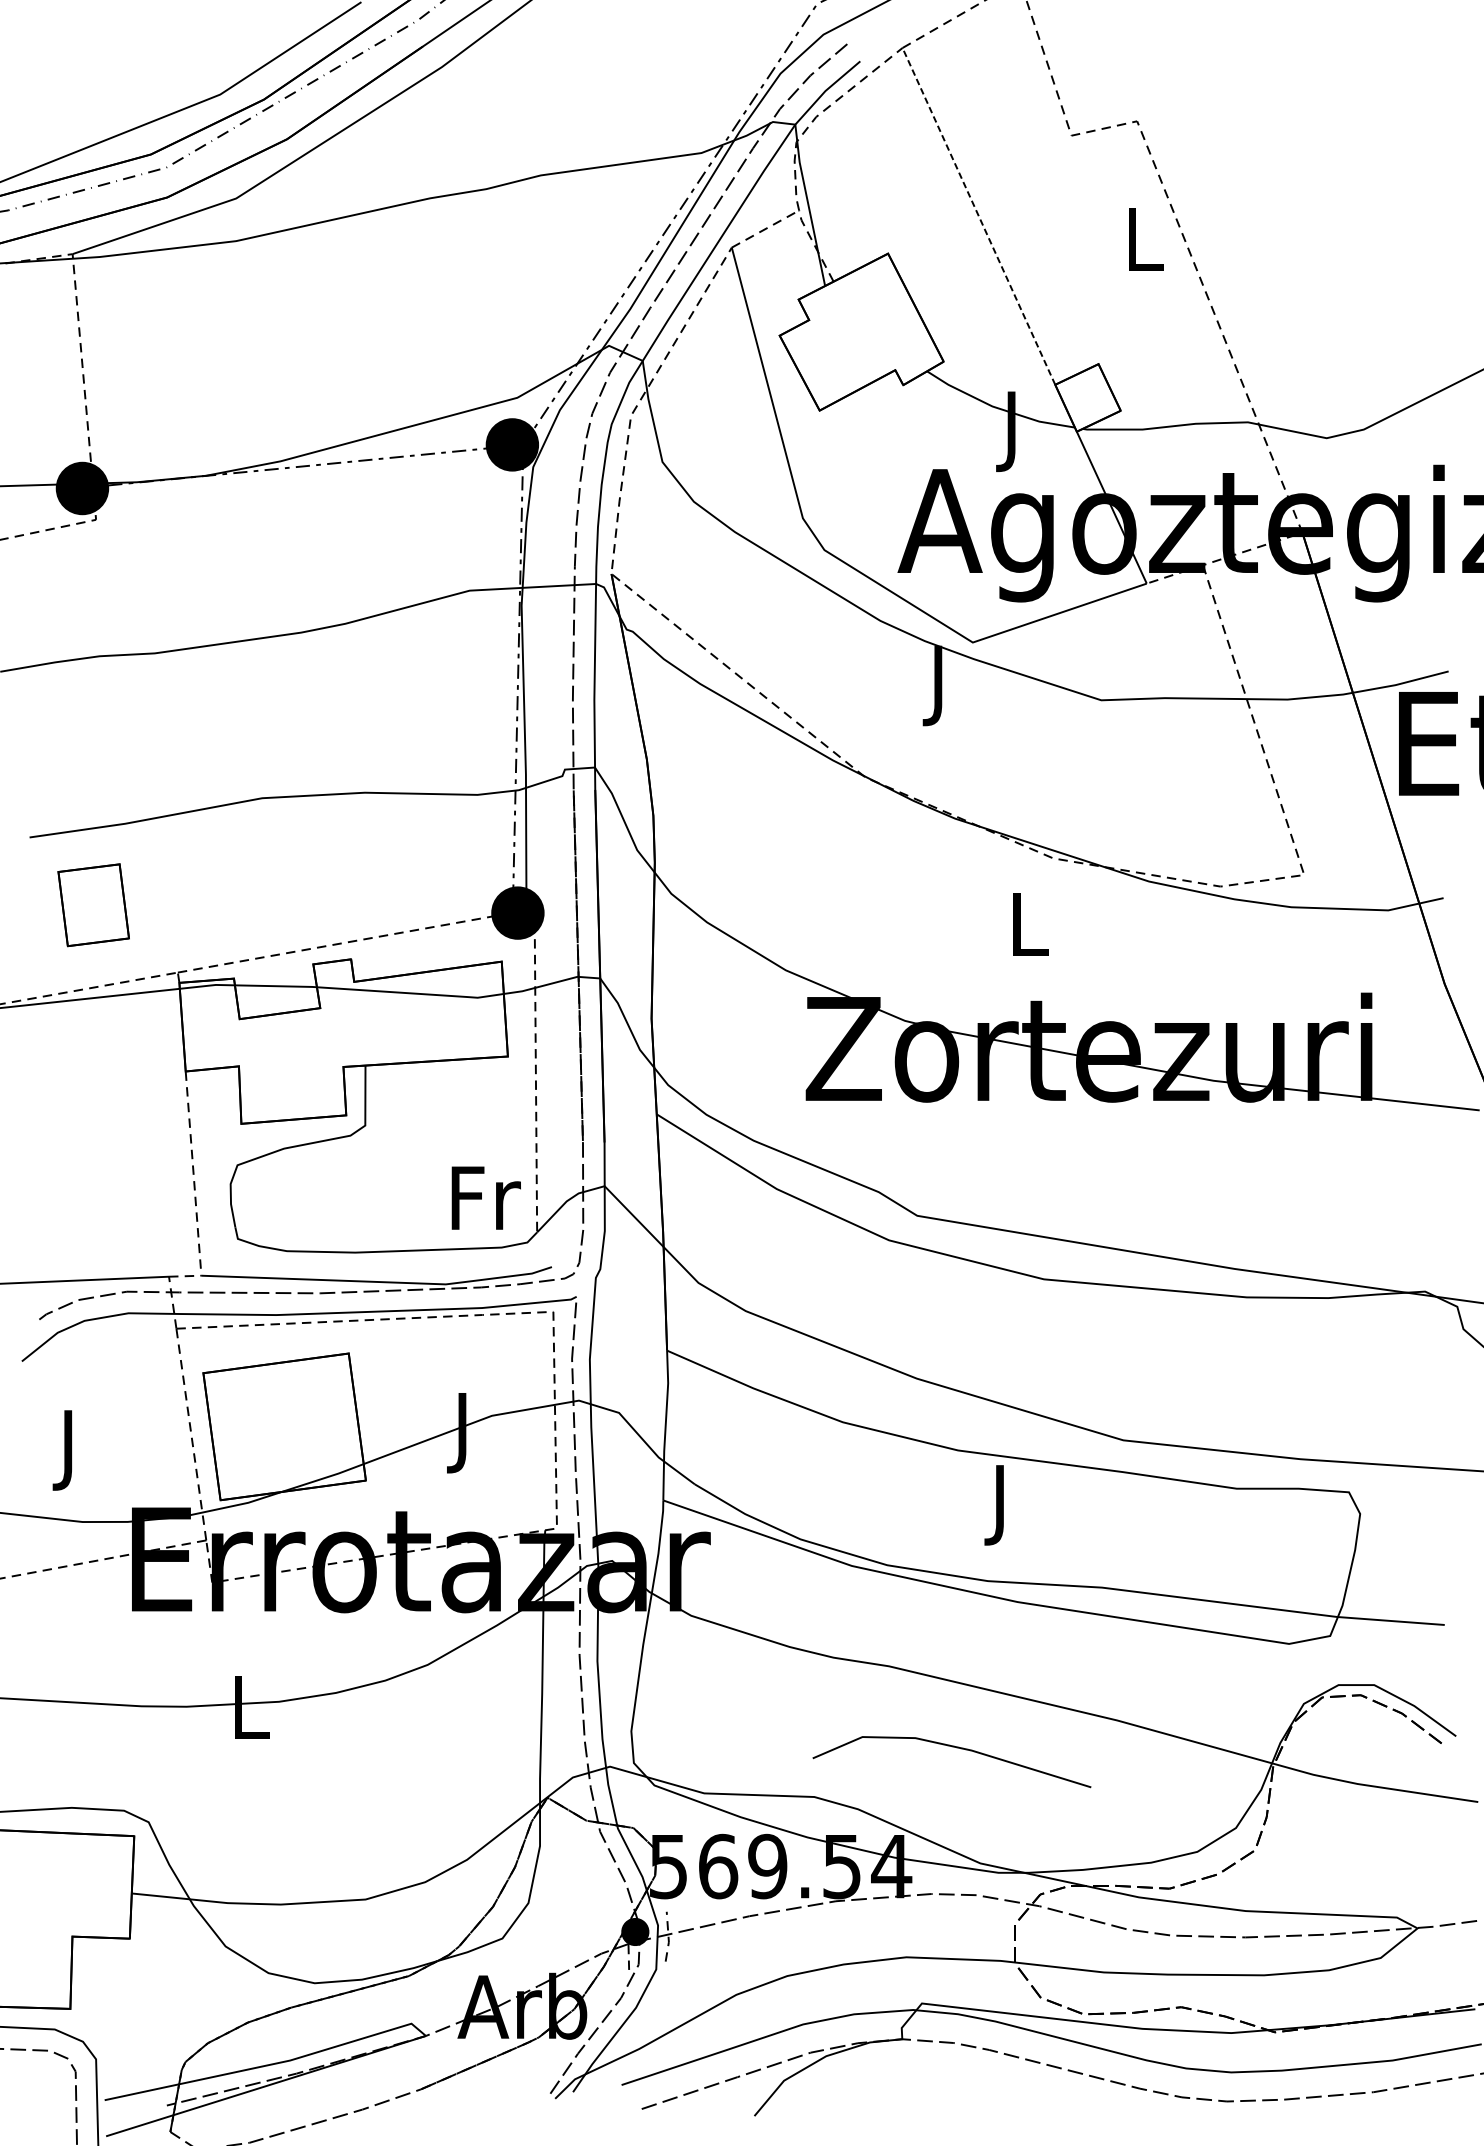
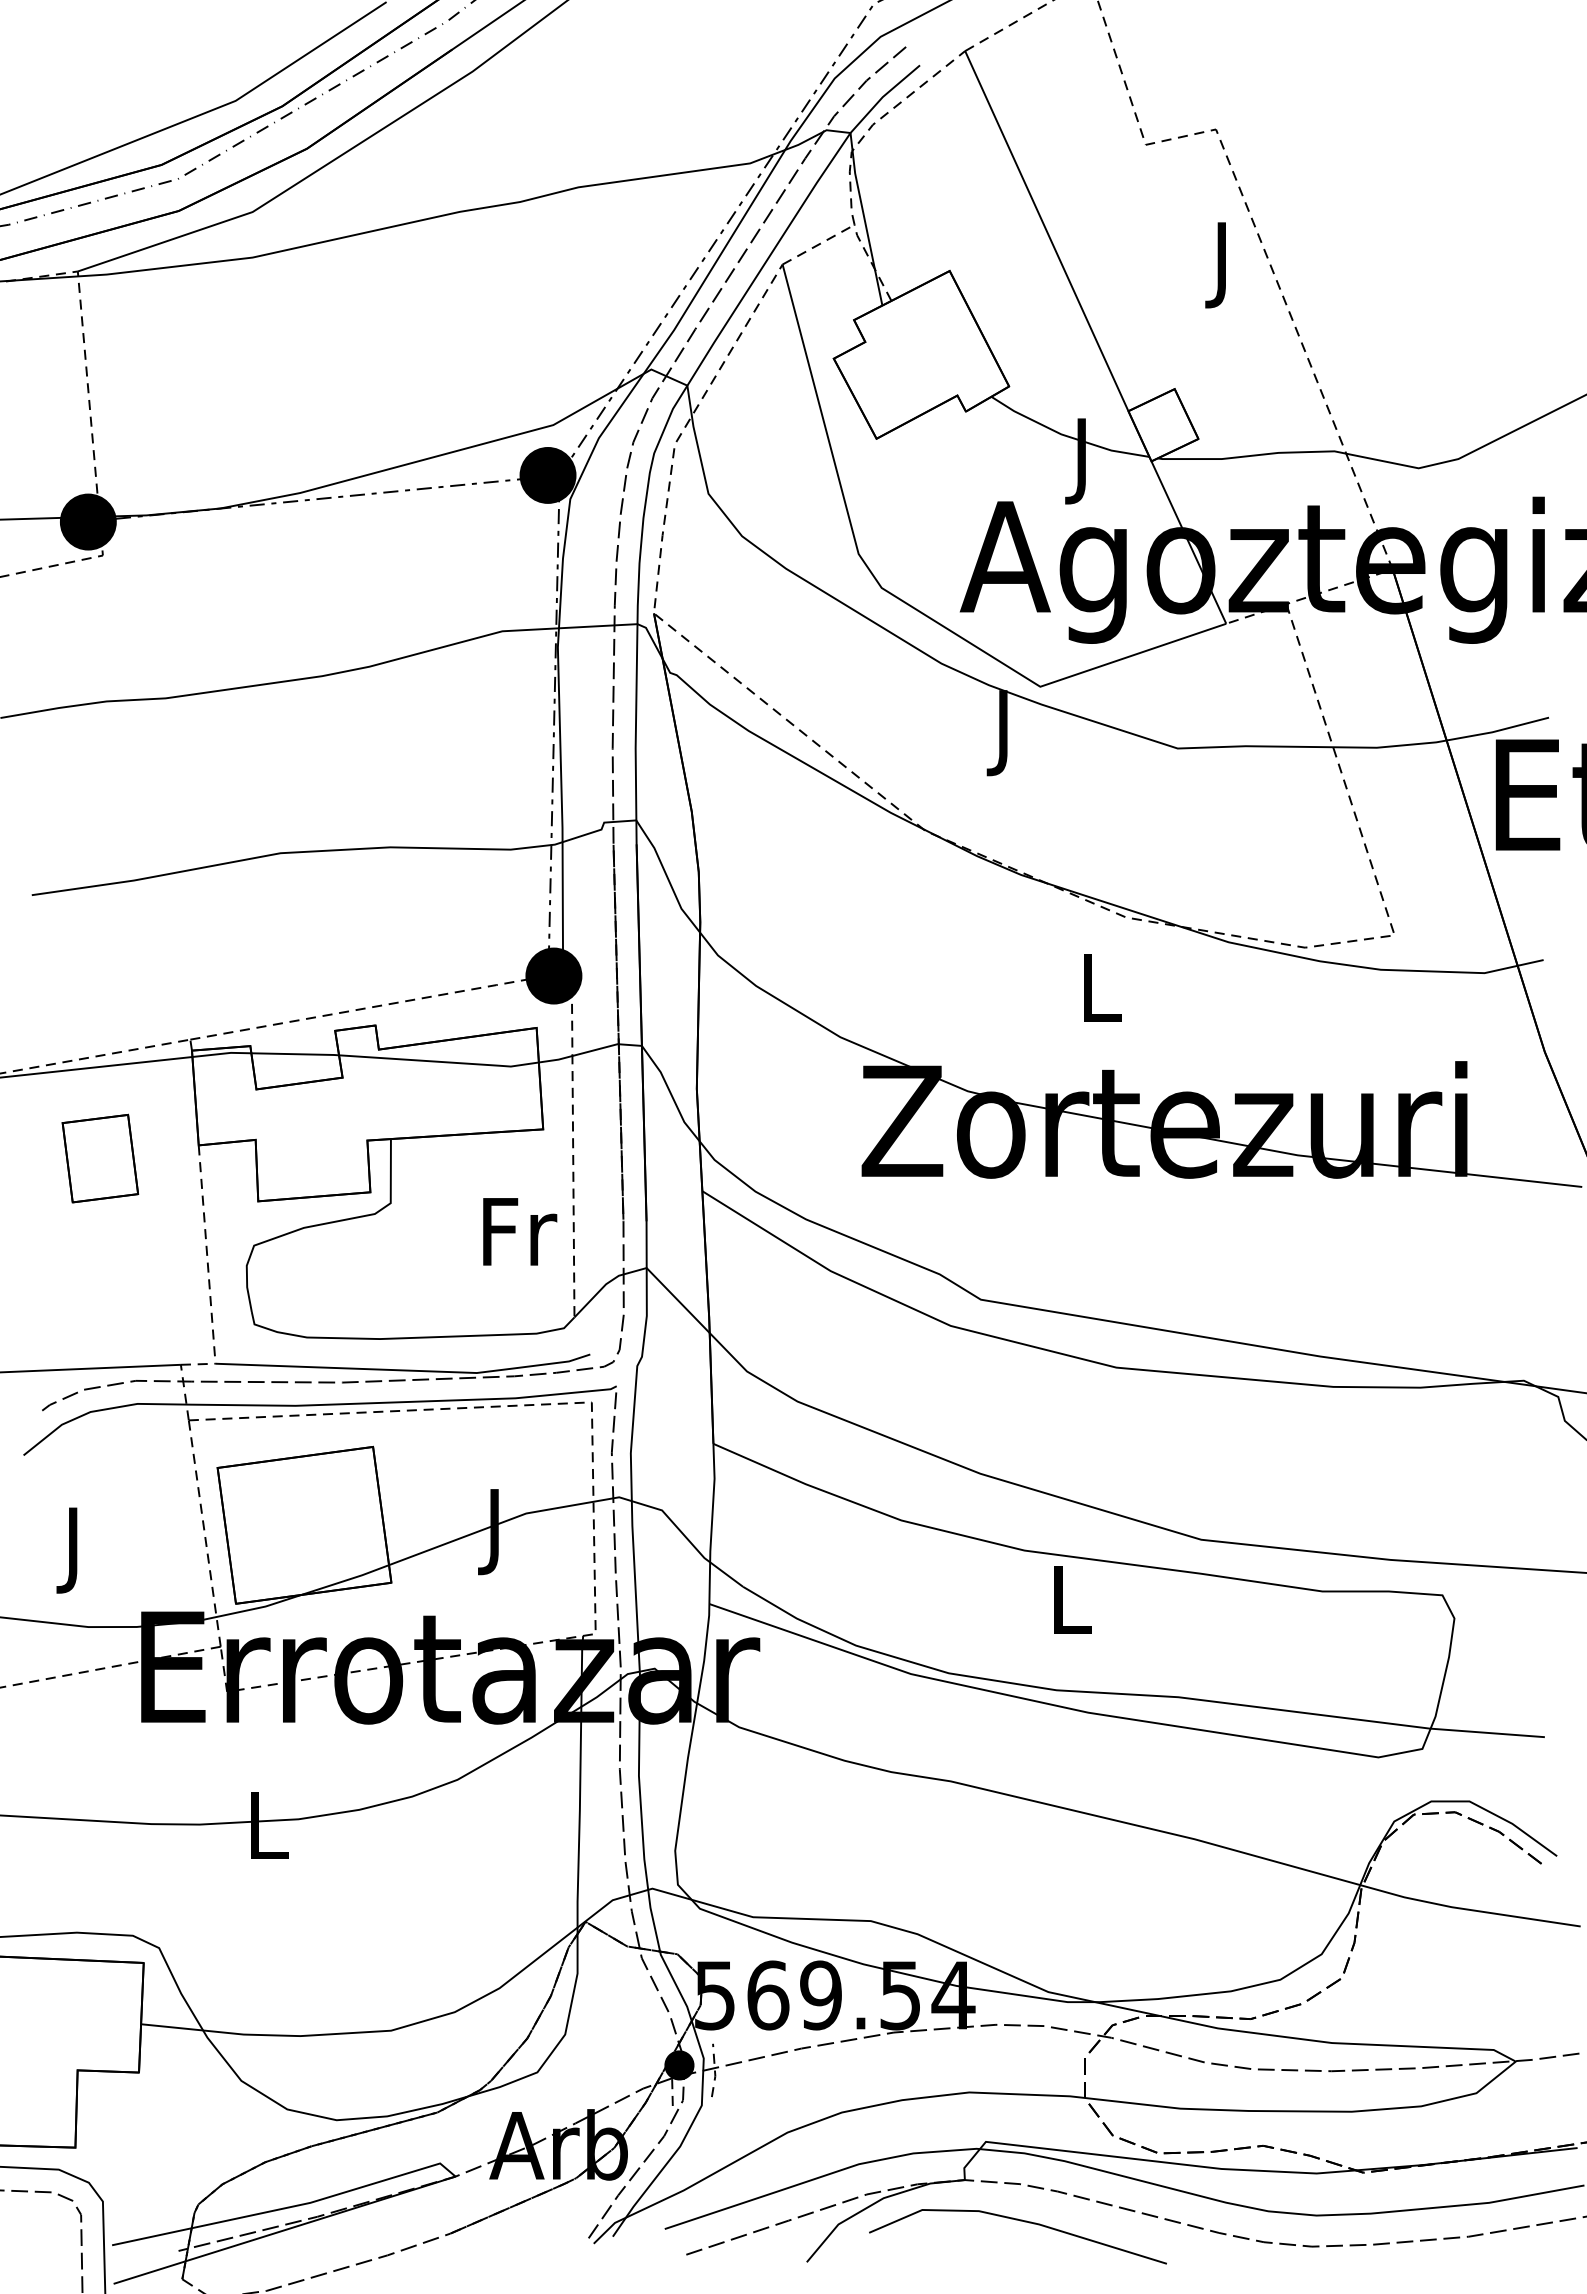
line: (978, 216) -> (1046, 231), dashed -> solid
text: (1145, 248) -> (1224, 265), L -> J
part: (93, 905) -> (100, 1158), moved
text: (486, 1197) -> (520, 1231), moved
text: (1002, 1505) -> (1071, 1609), J -> L
line: (954, 1747) -> (1020, 2221), moved

